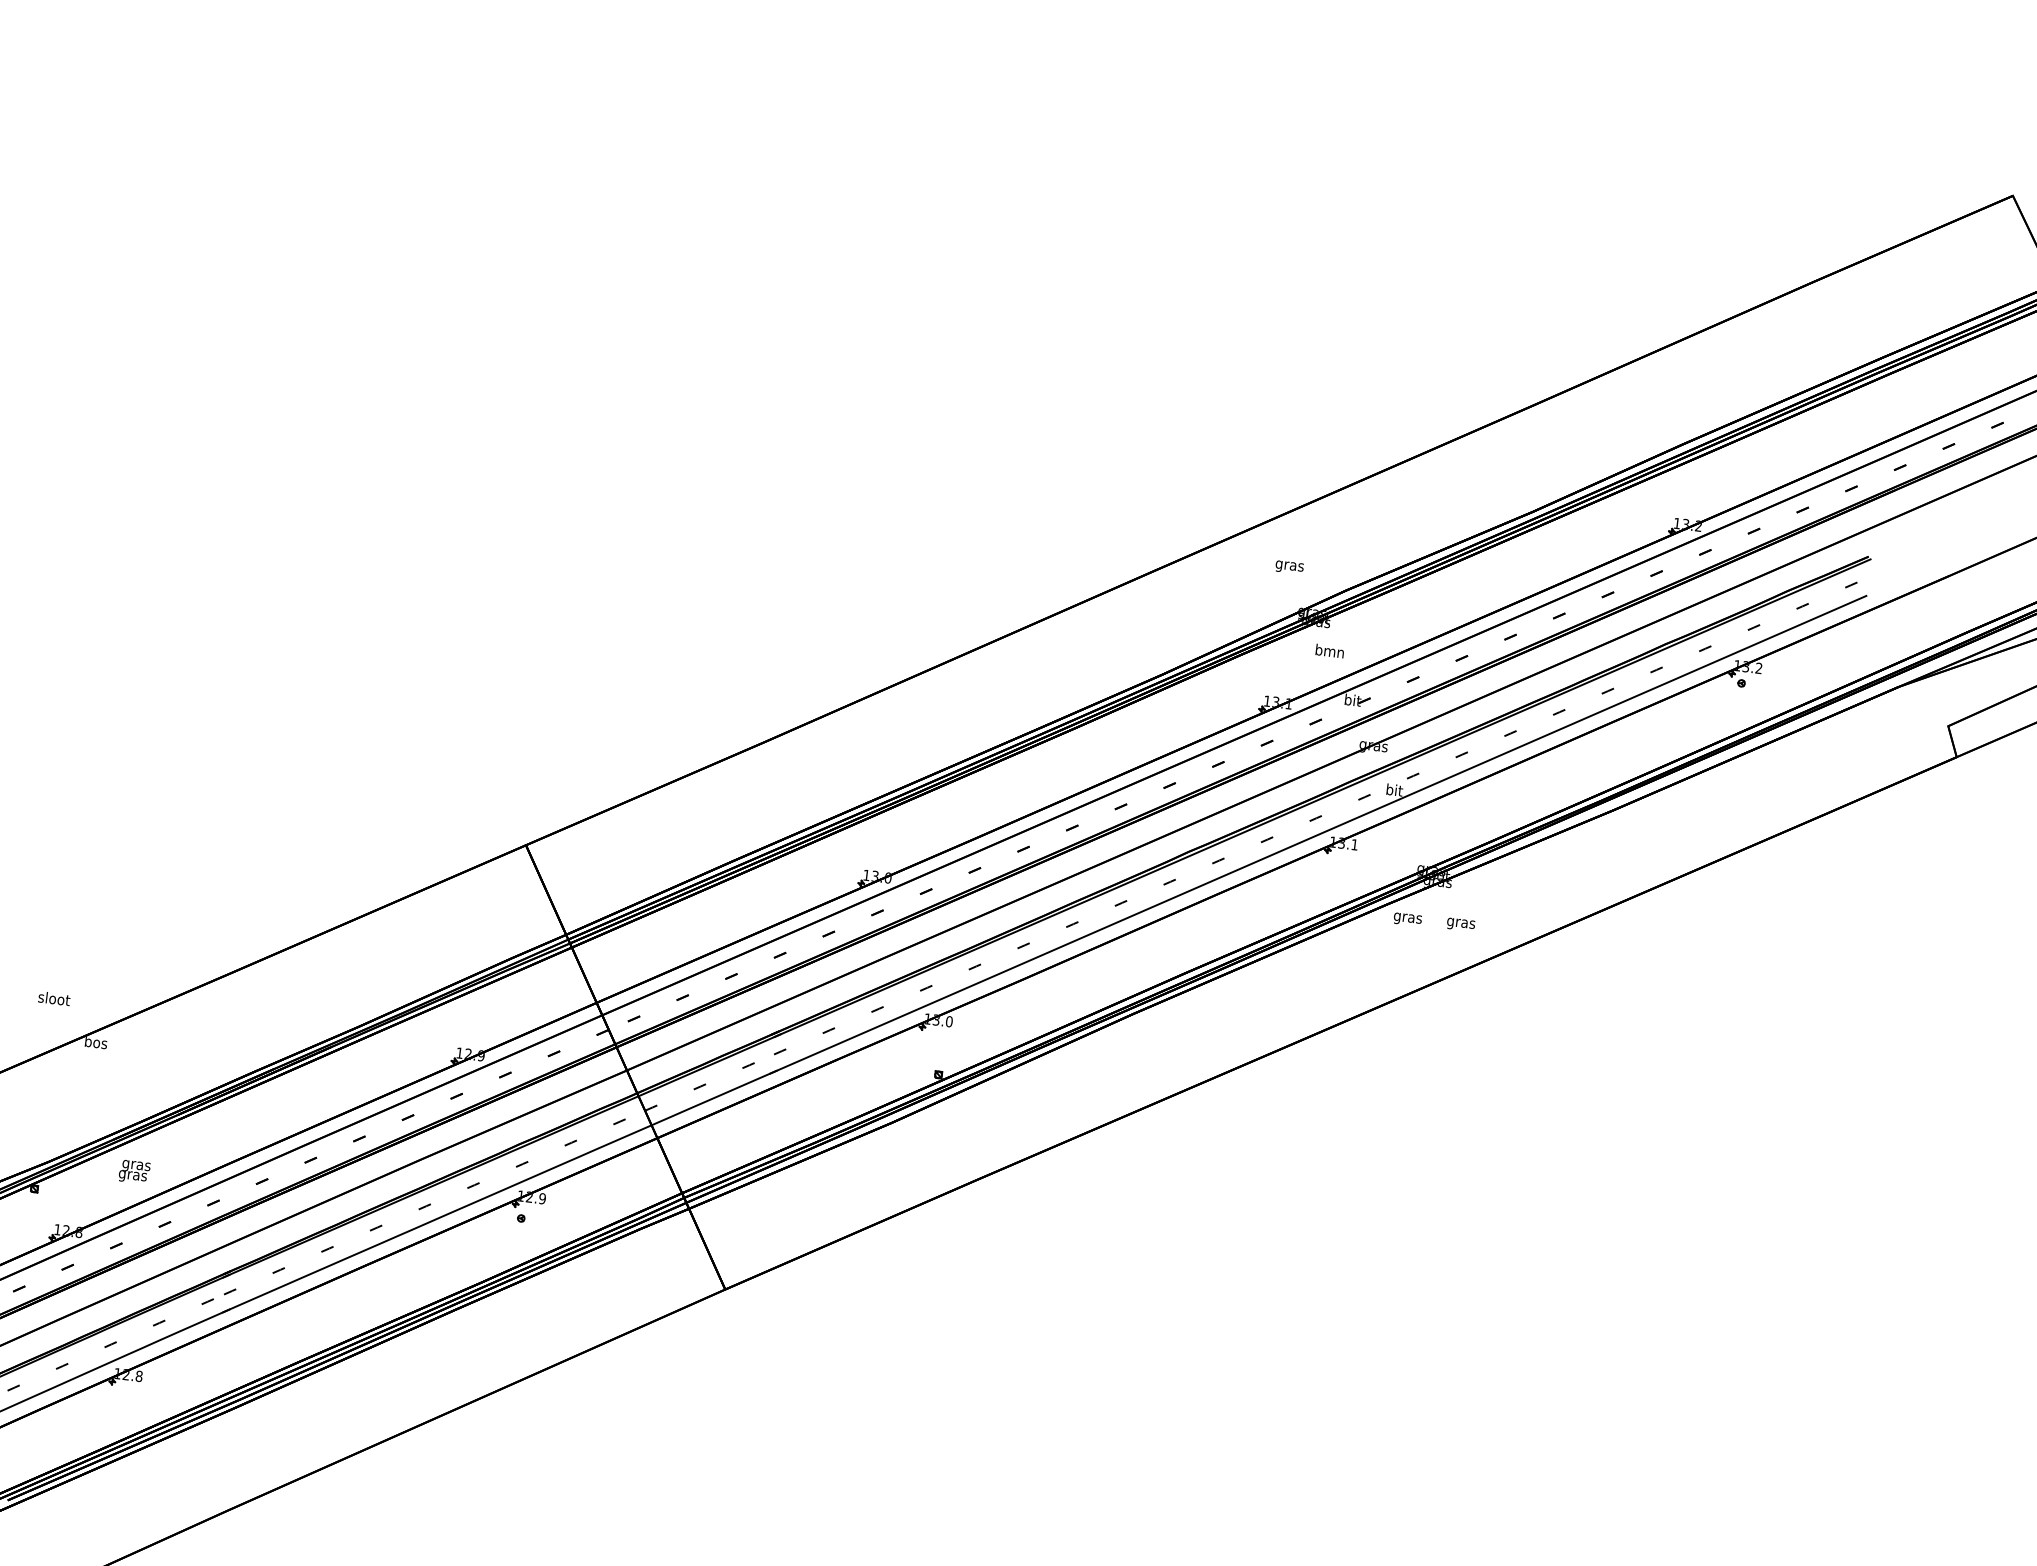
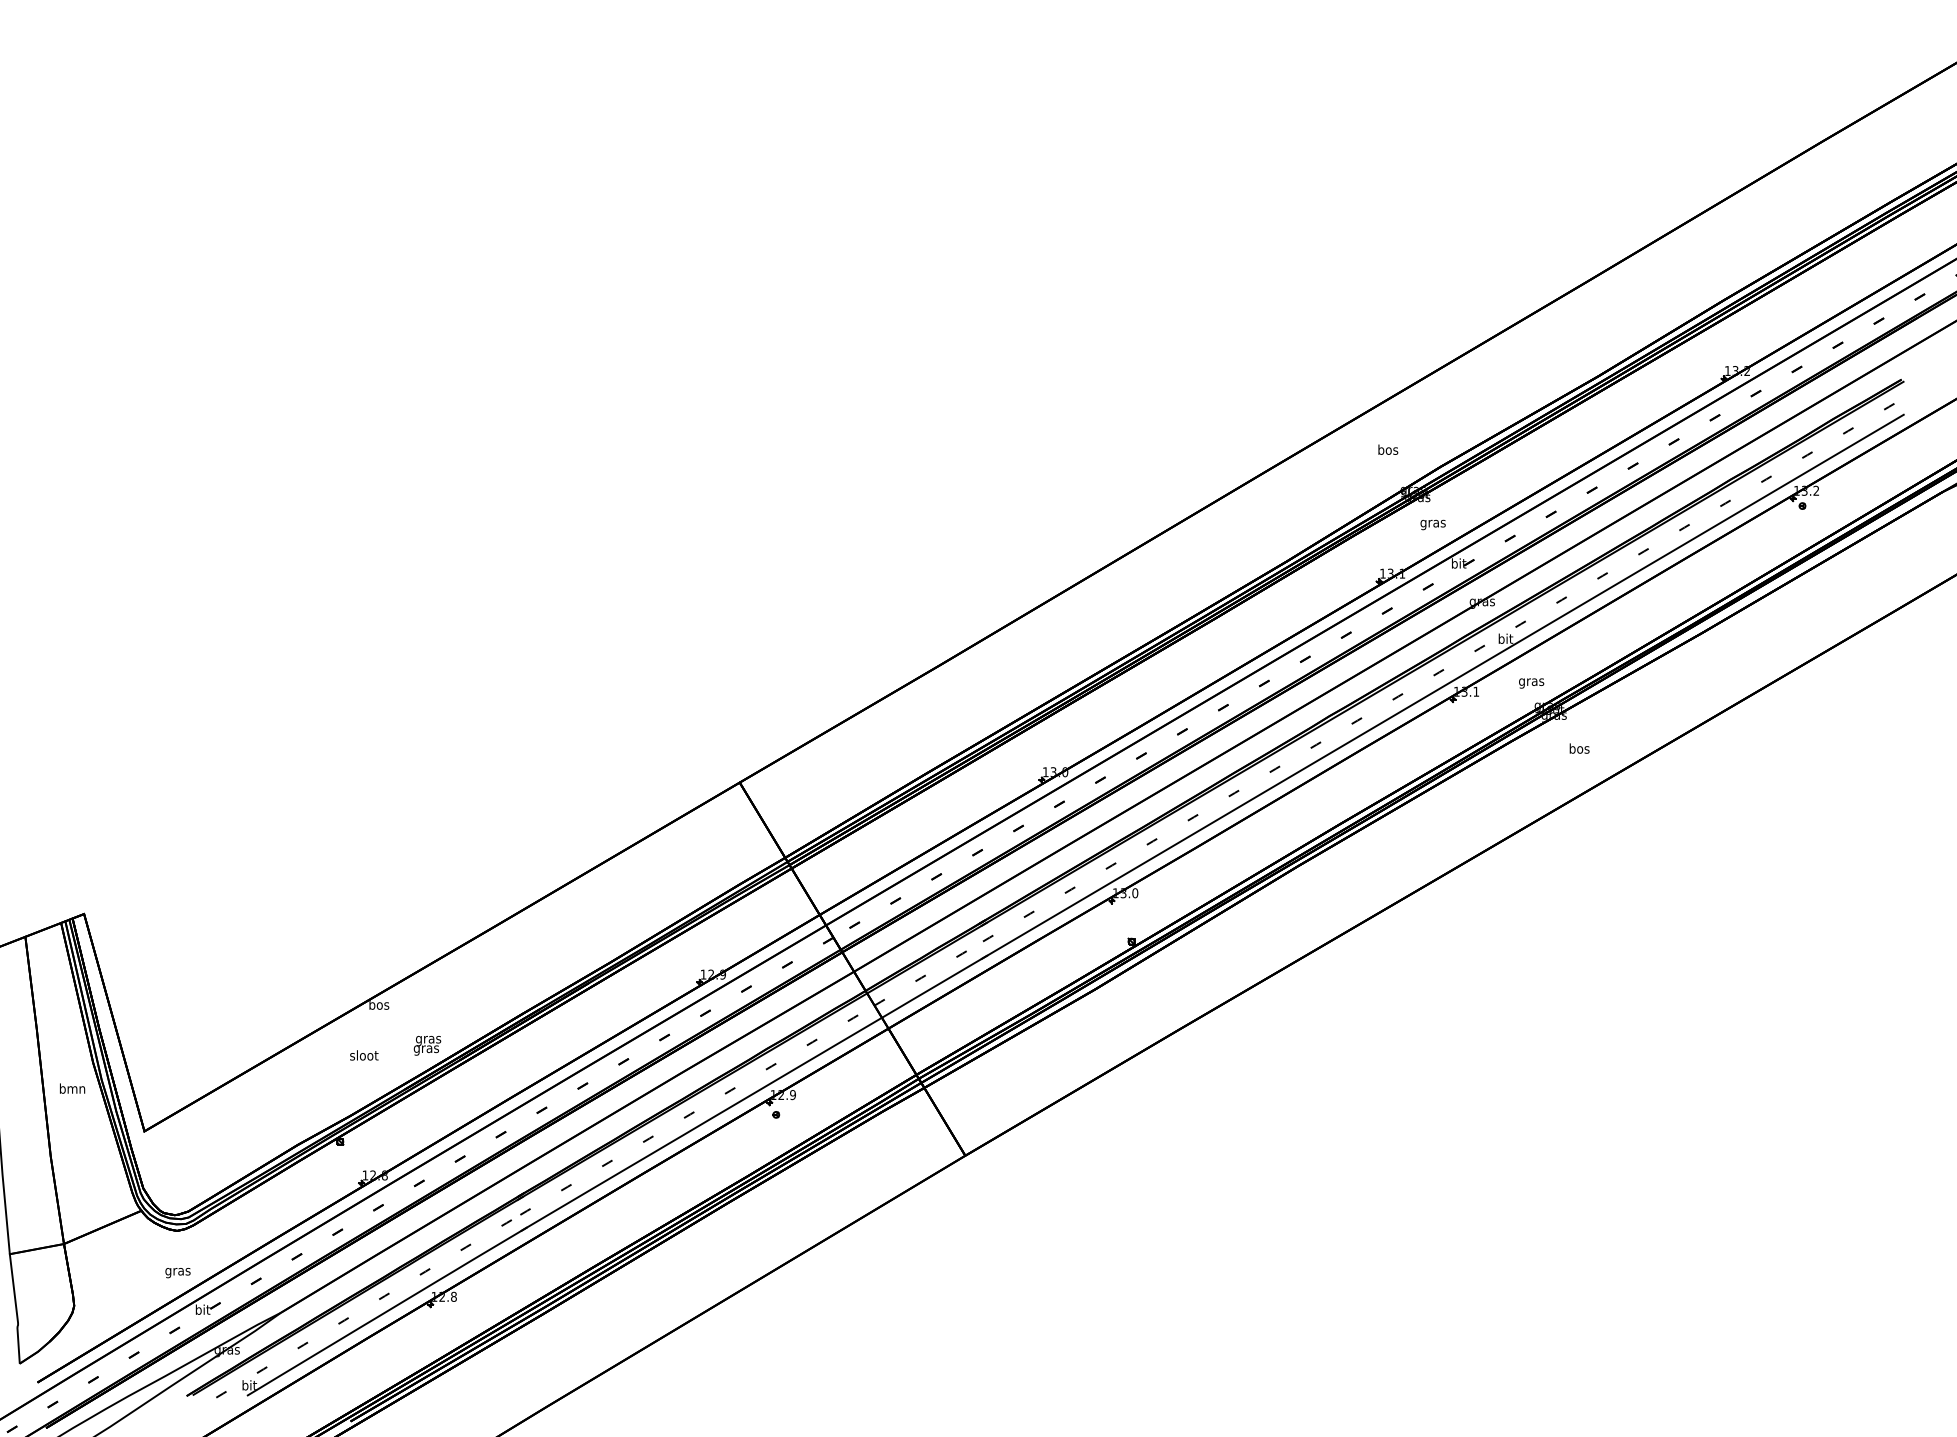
text: (1289, 565) -> (1387, 450), gras -> bos
text: (1329, 652) -> (1432, 523), bmn -> gras
text: (1407, 919) -> (1531, 683), moved
text: (1461, 922) -> (1579, 749), gras -> bos
text: (54, 998) -> (364, 1055), moved
text: (134, 1171) -> (427, 1045), moved

